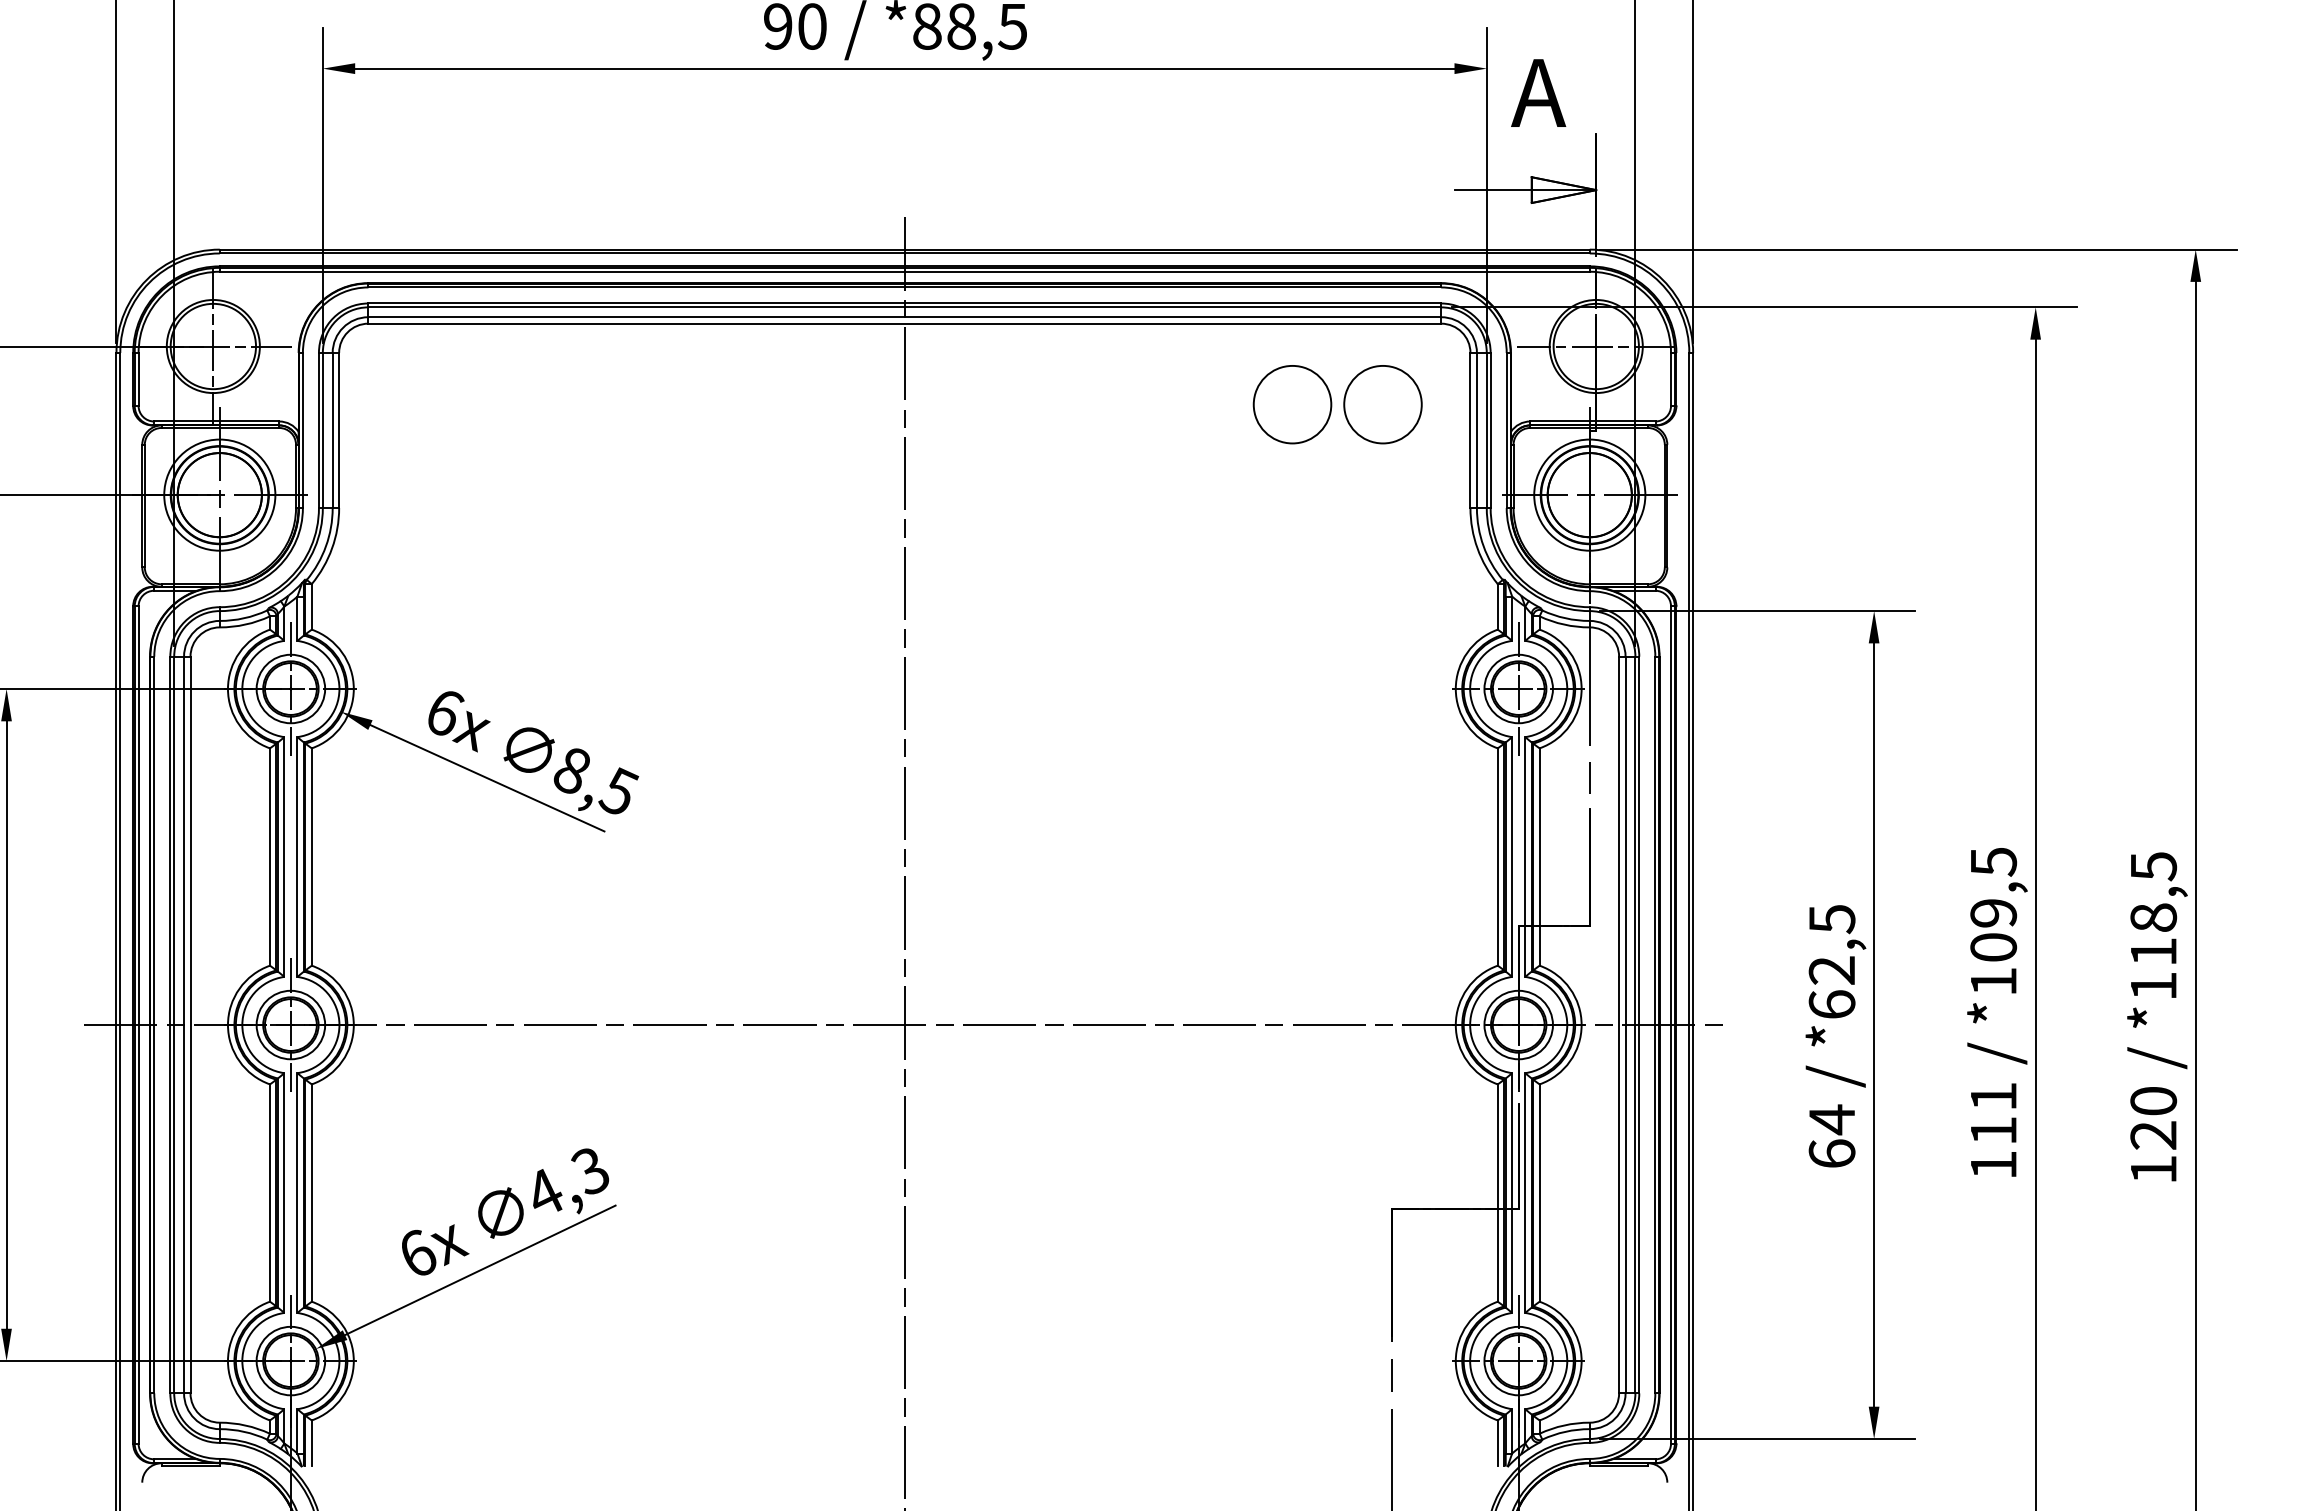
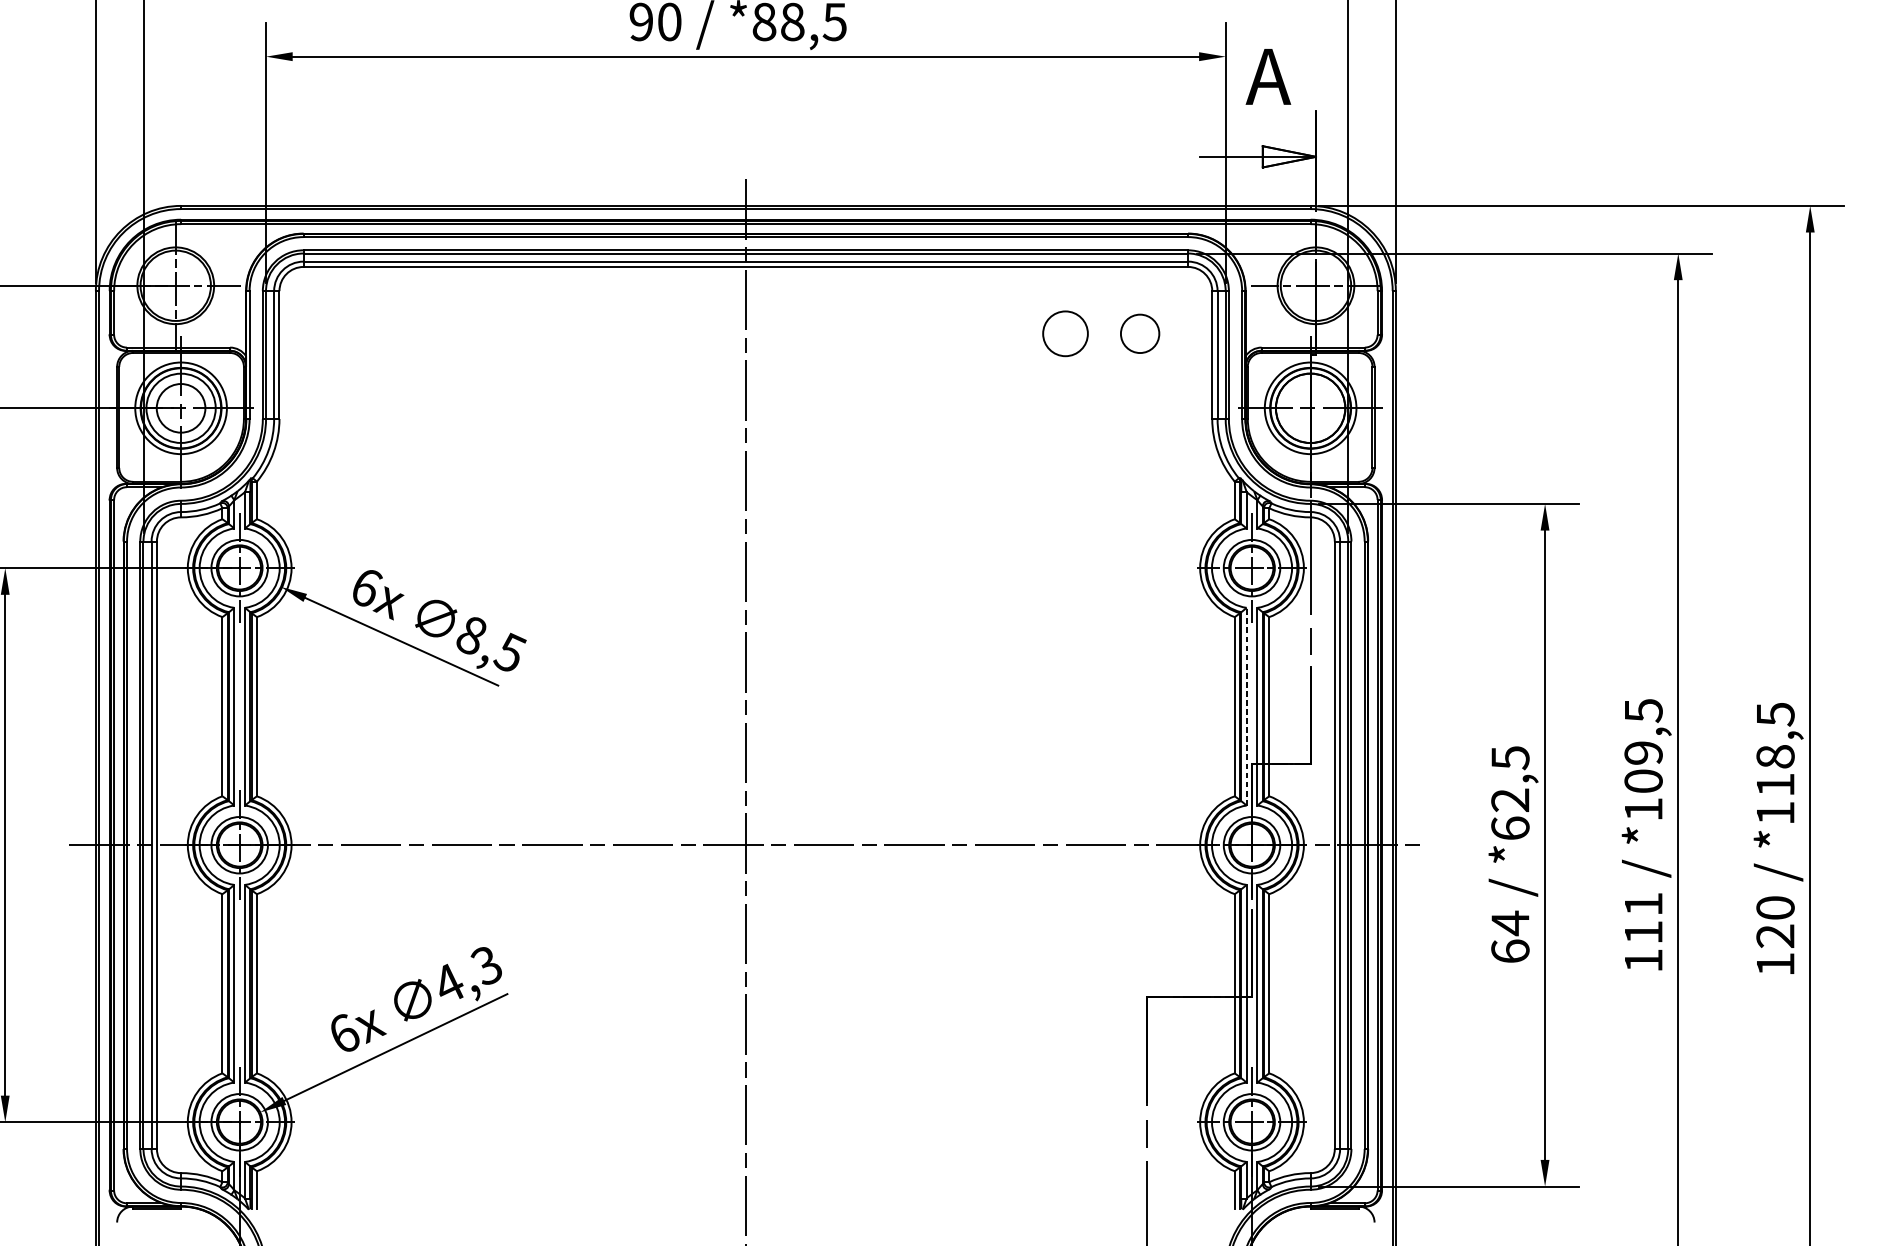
circle: (1292, 404) -> (1065, 333), size x0.7
circle: (1382, 404) -> (1139, 333), size x0.6
circle: (219, 495) -> (180, 408), size x0.7
line: (1512, 857) -> (1246, 707), solid -> dashed

